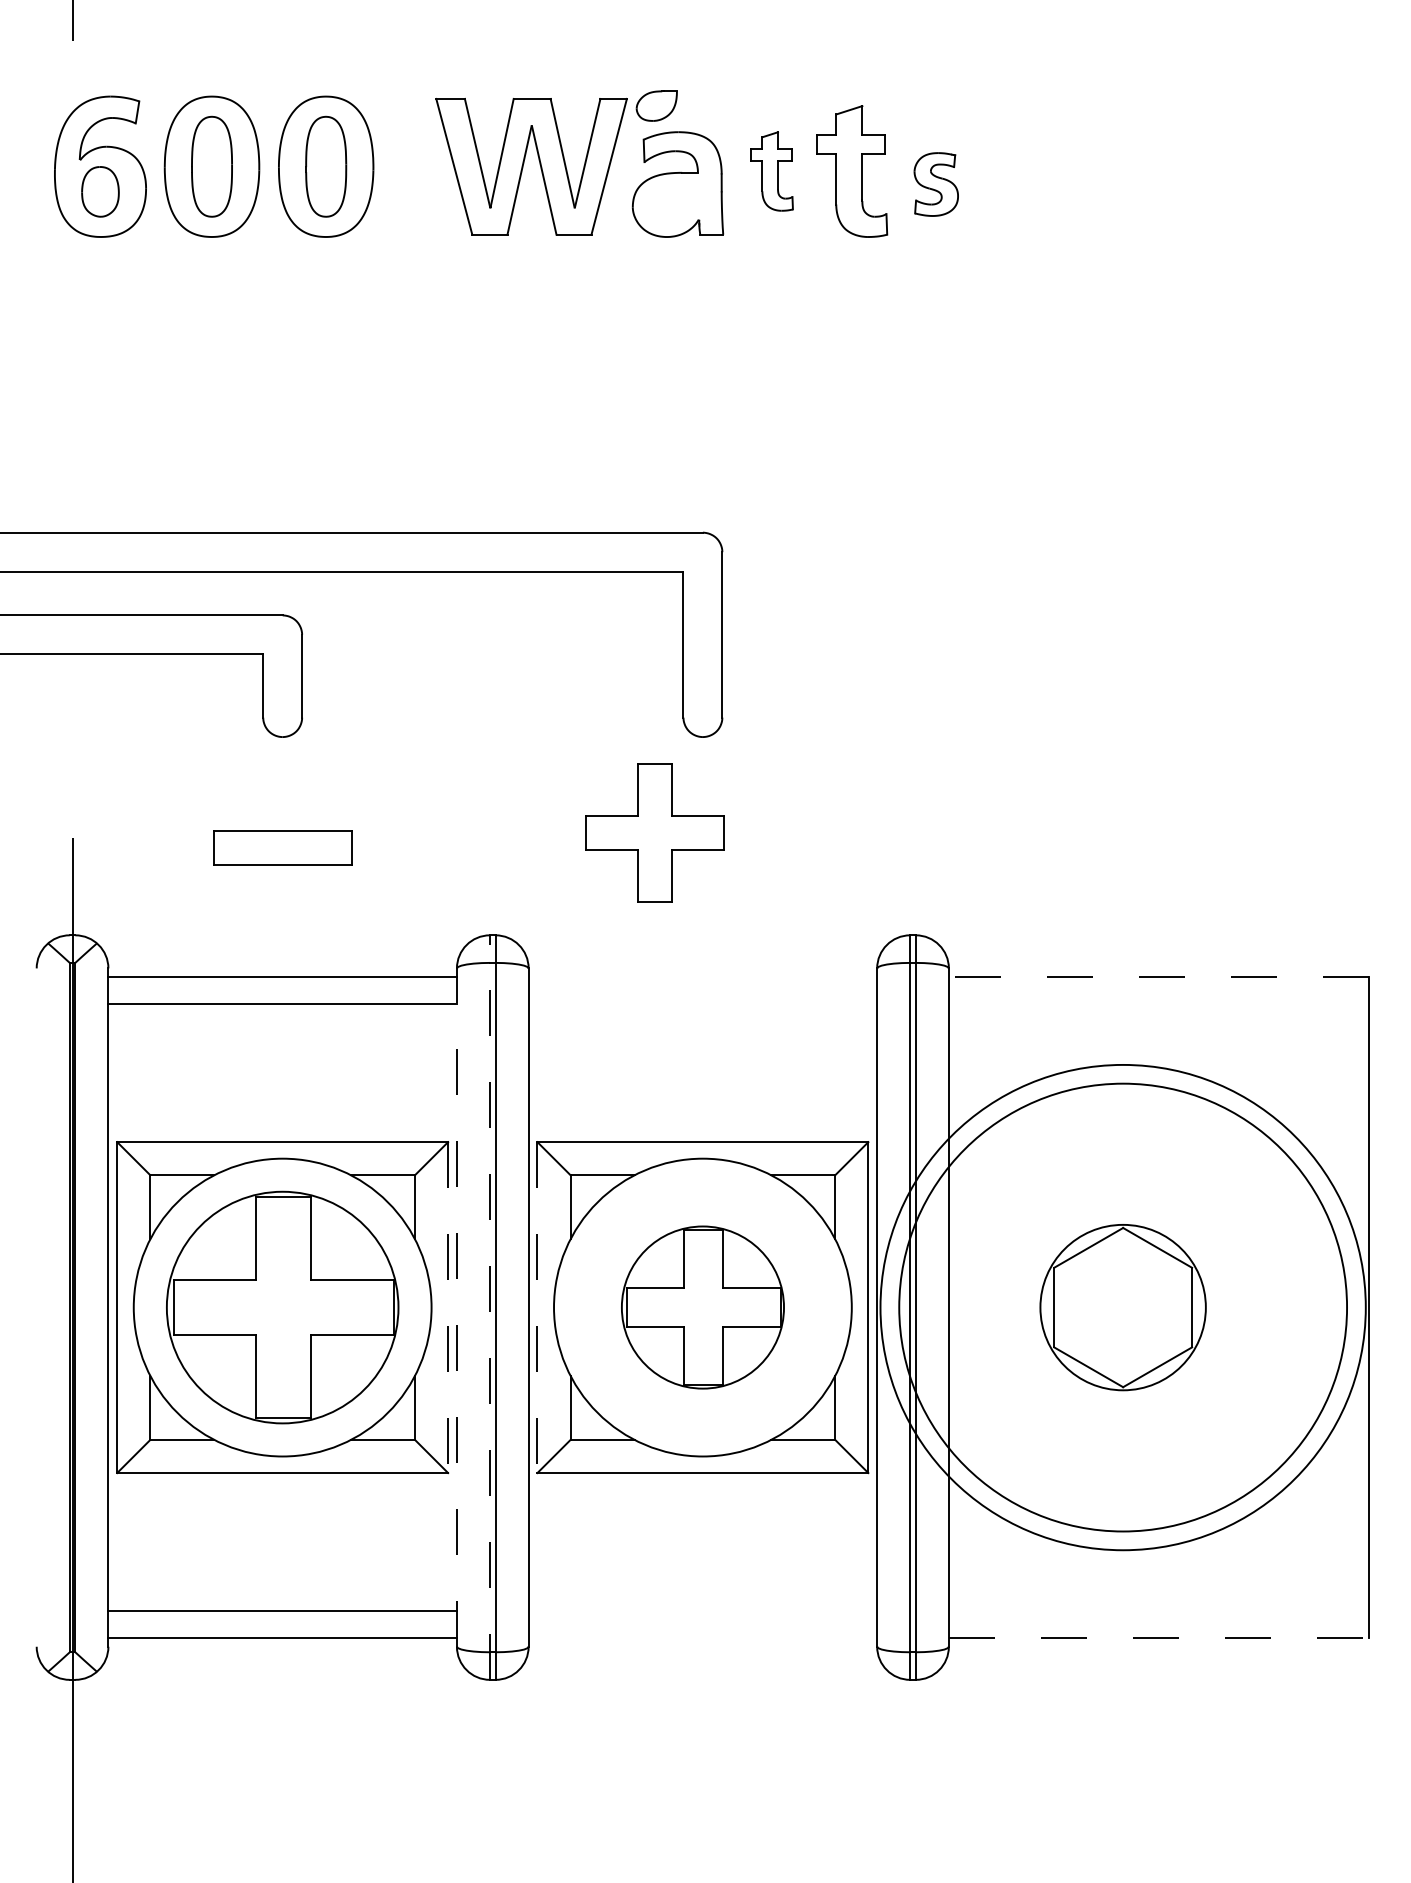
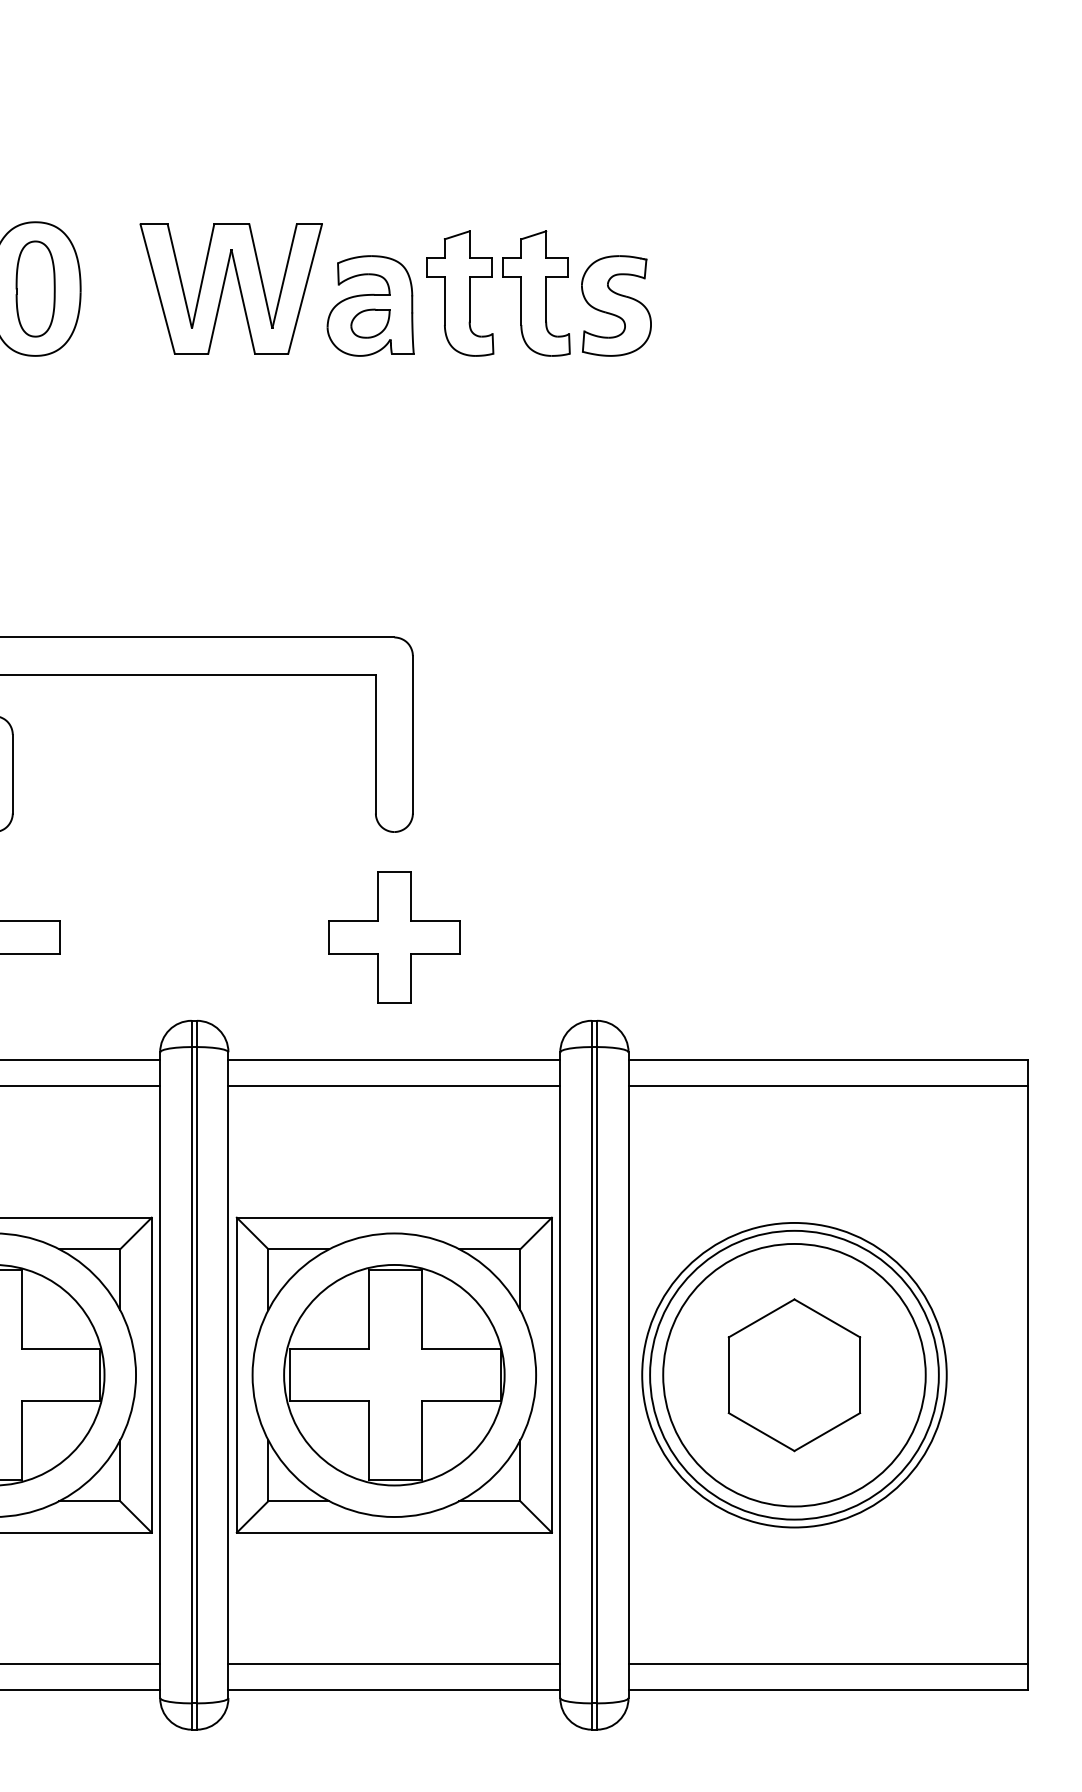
part: (656, 105) -> (370, 323), moved
part: (771, 171) -> (459, 293), size x1.67
part: (936, 184) -> (616, 305), size x1.67
part: (654, 832) -> (393, 937), moved
line: (702, 976) -> (393, 1059), added
line: (1158, 976) -> (828, 1059), dashed -> solid
line: (702, 1004) -> (393, 1086), added
line: (1158, 1004) -> (828, 1086), added
line: (456, 1307) -> (159, 1375), dashed -> solid
line: (490, 1307) -> (192, 1375), dashed -> solid
part: (702, 1307) -> (393, 1375), size x1.43
circle: (1122, 1307) -> (793, 1375), size x0.62
circle: (1123, 1307) -> (794, 1375), size x0.71
circle: (1123, 1307) -> (794, 1375), size x1.67
line: (448, 1308) -> (152, 1376), dashed -> solid
line: (537, 1308) -> (236, 1376), dashed -> solid
line: (702, 1610) -> (393, 1663), added
line: (1158, 1610) -> (828, 1663), added
line: (702, 1638) -> (393, 1690), added
line: (1158, 1638) -> (828, 1690), dashed -> solid

